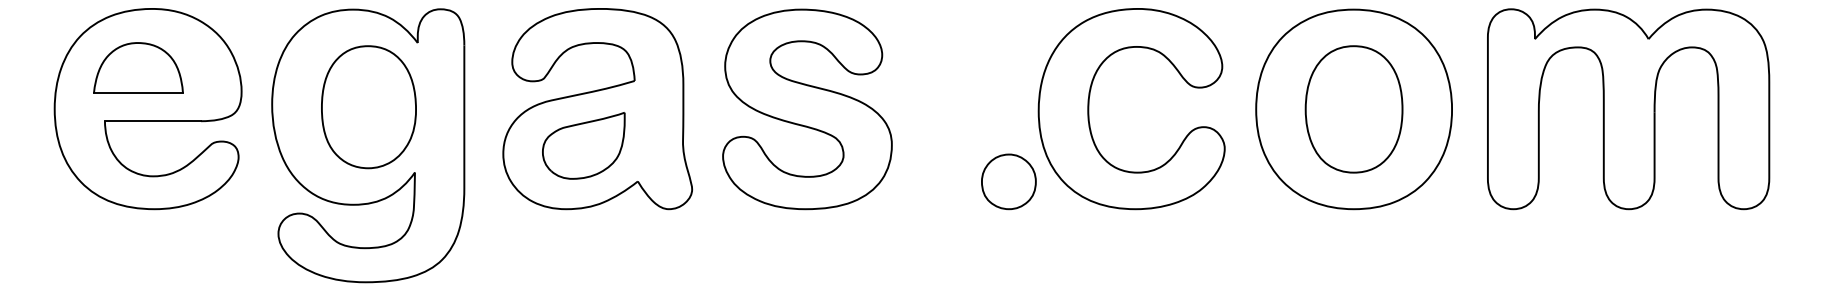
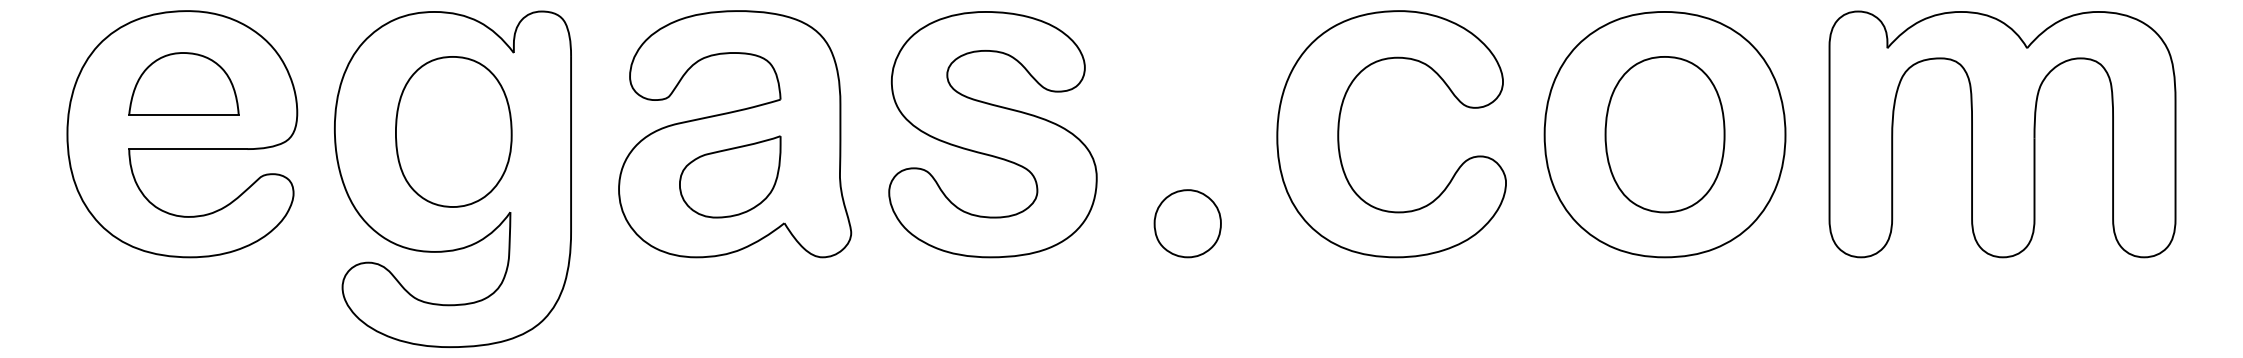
part: (138, 67) -> (184, 83), moved
part: (583, 145) -> (729, 176), moved
part: (1008, 181) -> (1187, 223), moved

